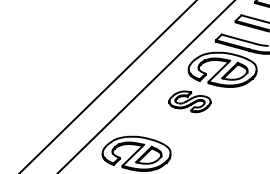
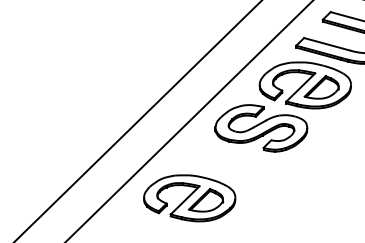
part: (190, 101) -> (261, 128), size x1.67

